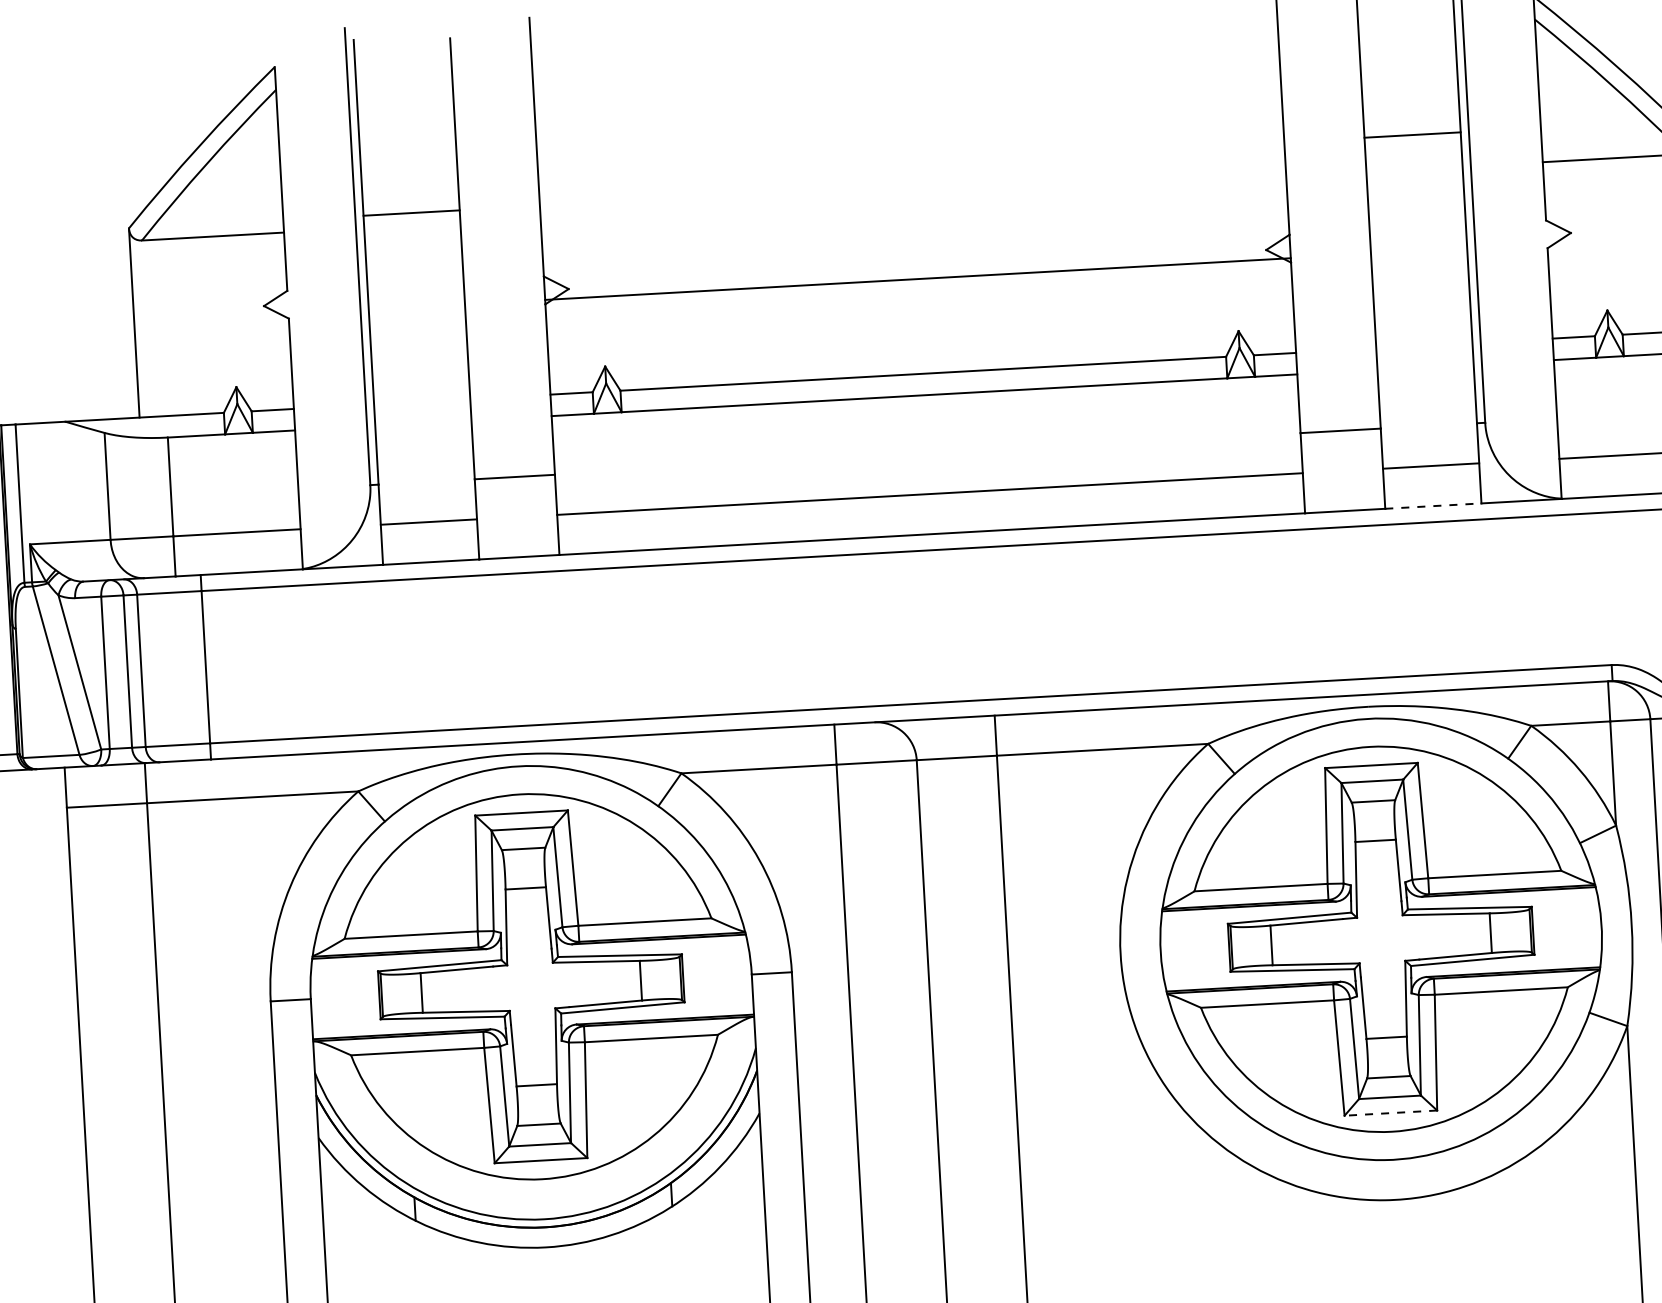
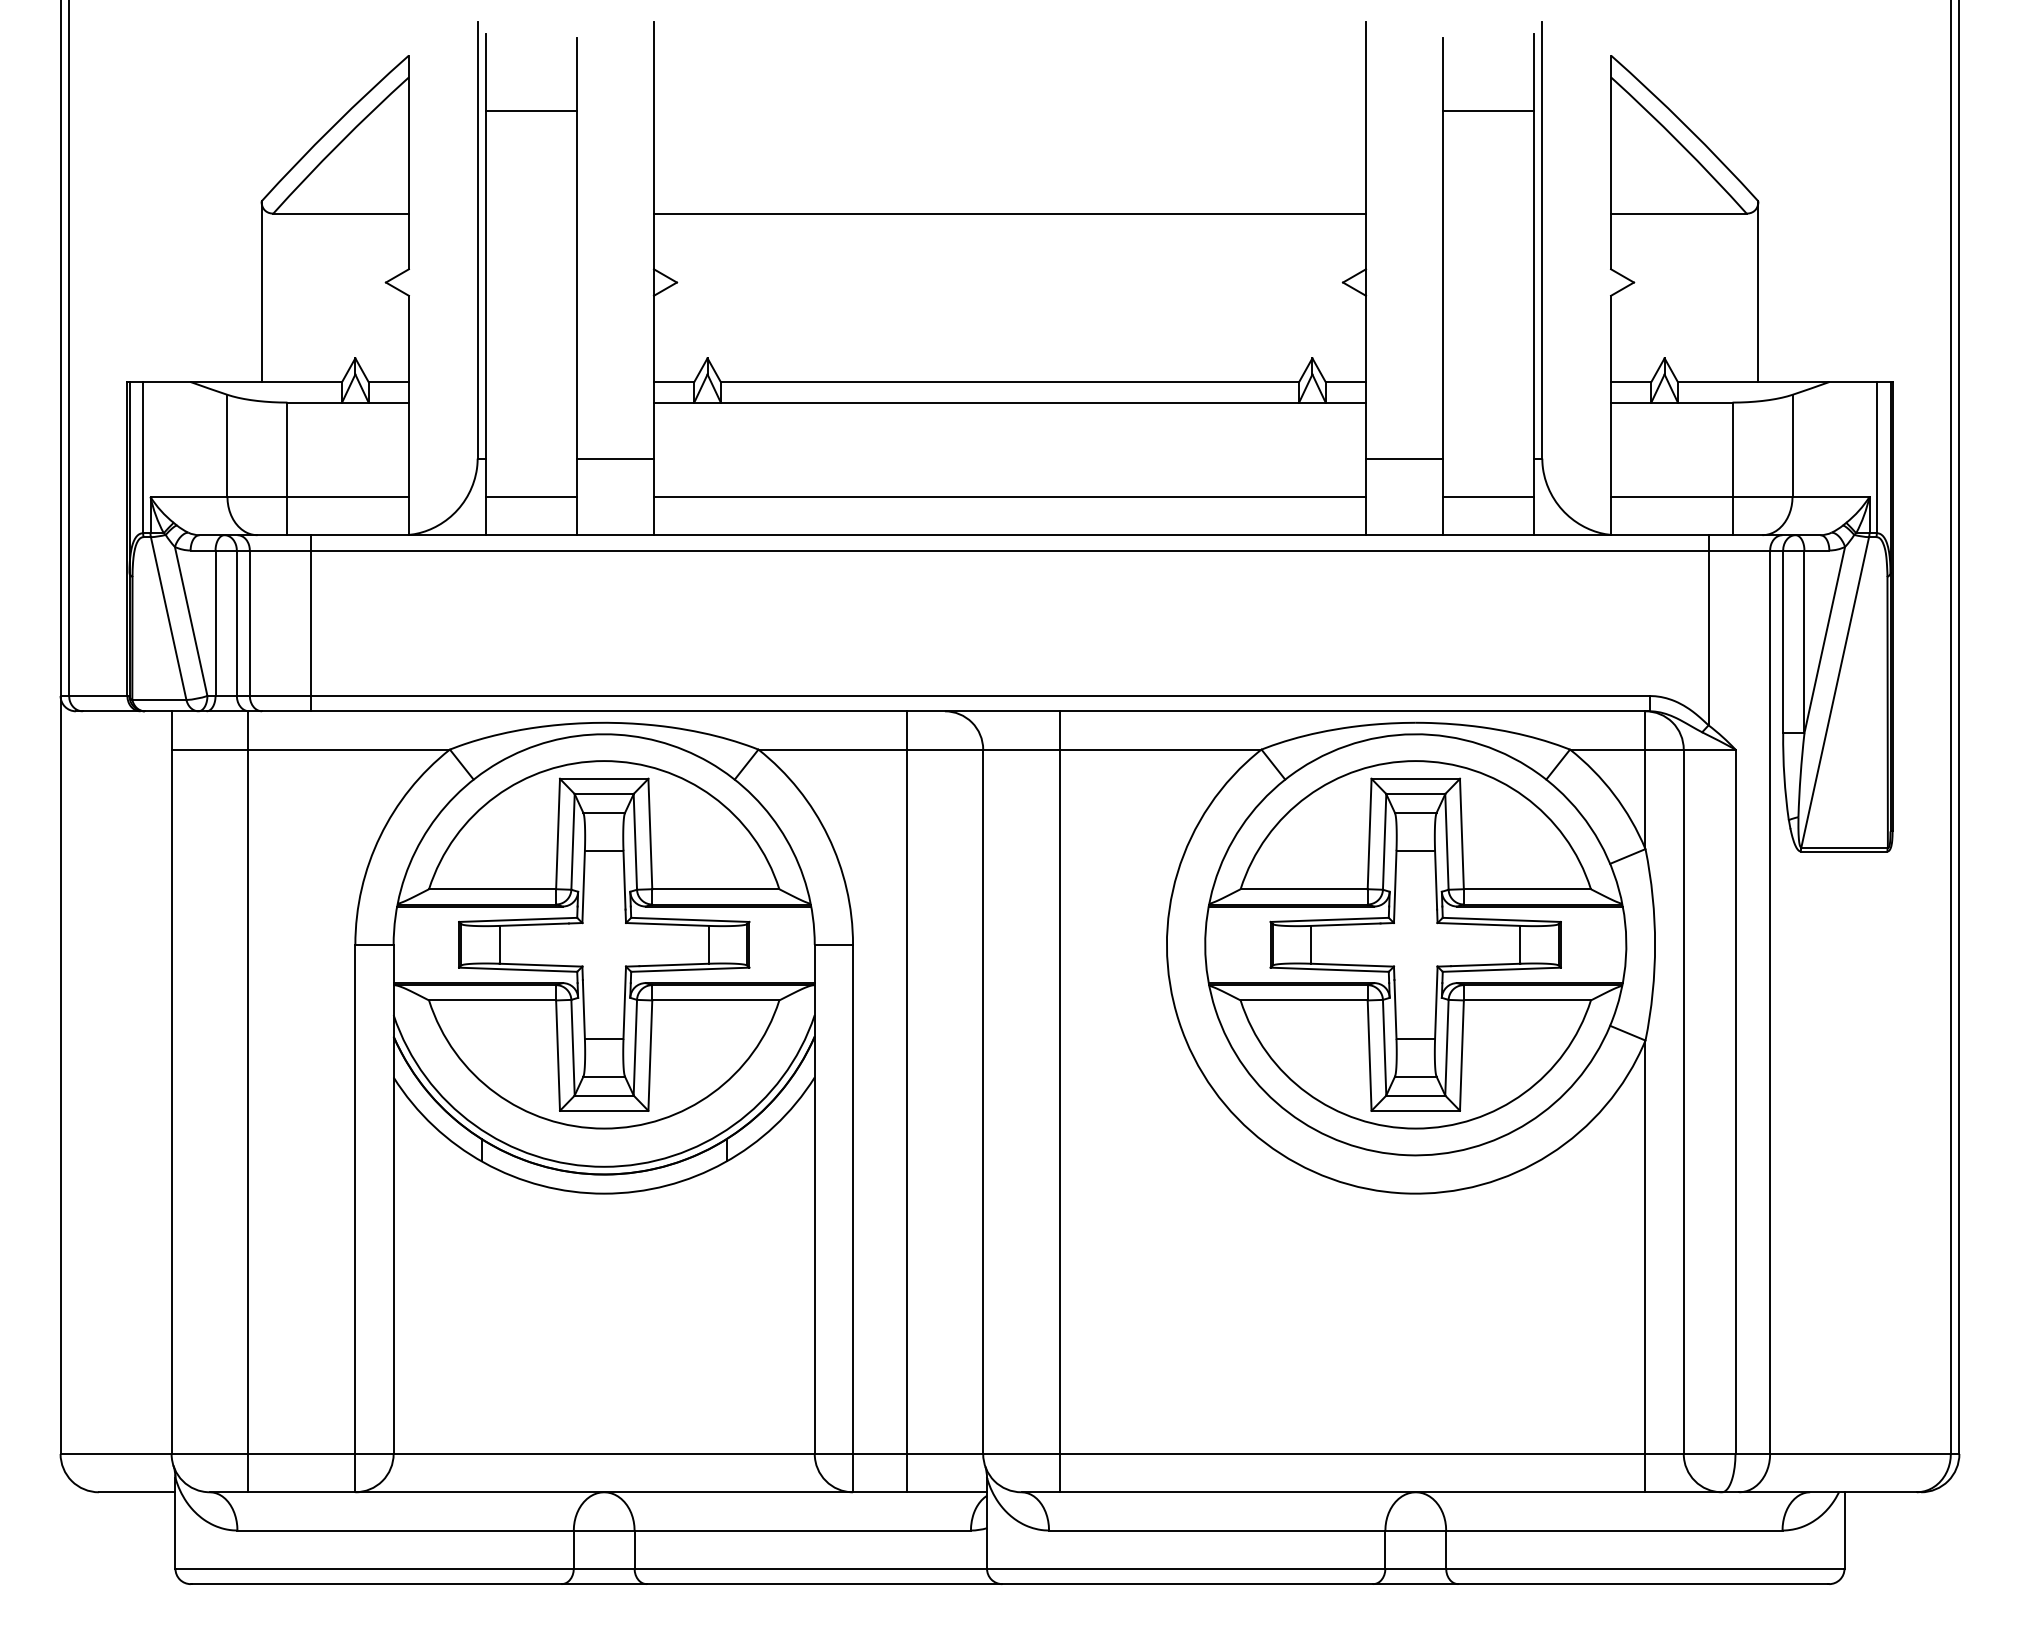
line: (1412, 134) -> (1488, 110), moved
line: (411, 212) -> (531, 110), moved
line: (917, 278) -> (1009, 213), moved
line: (1433, 506) -> (1488, 535), dashed -> solid
line: (1390, 1112) -> (1415, 1110), dashed -> solid

